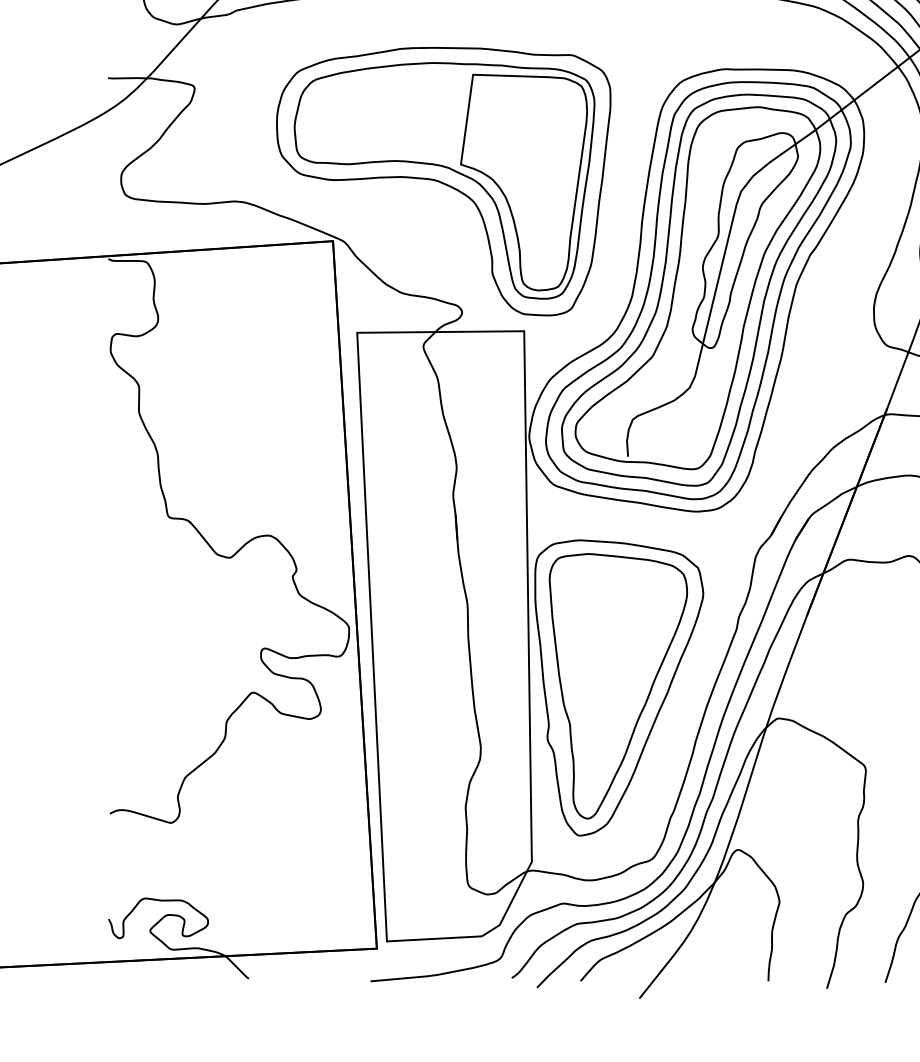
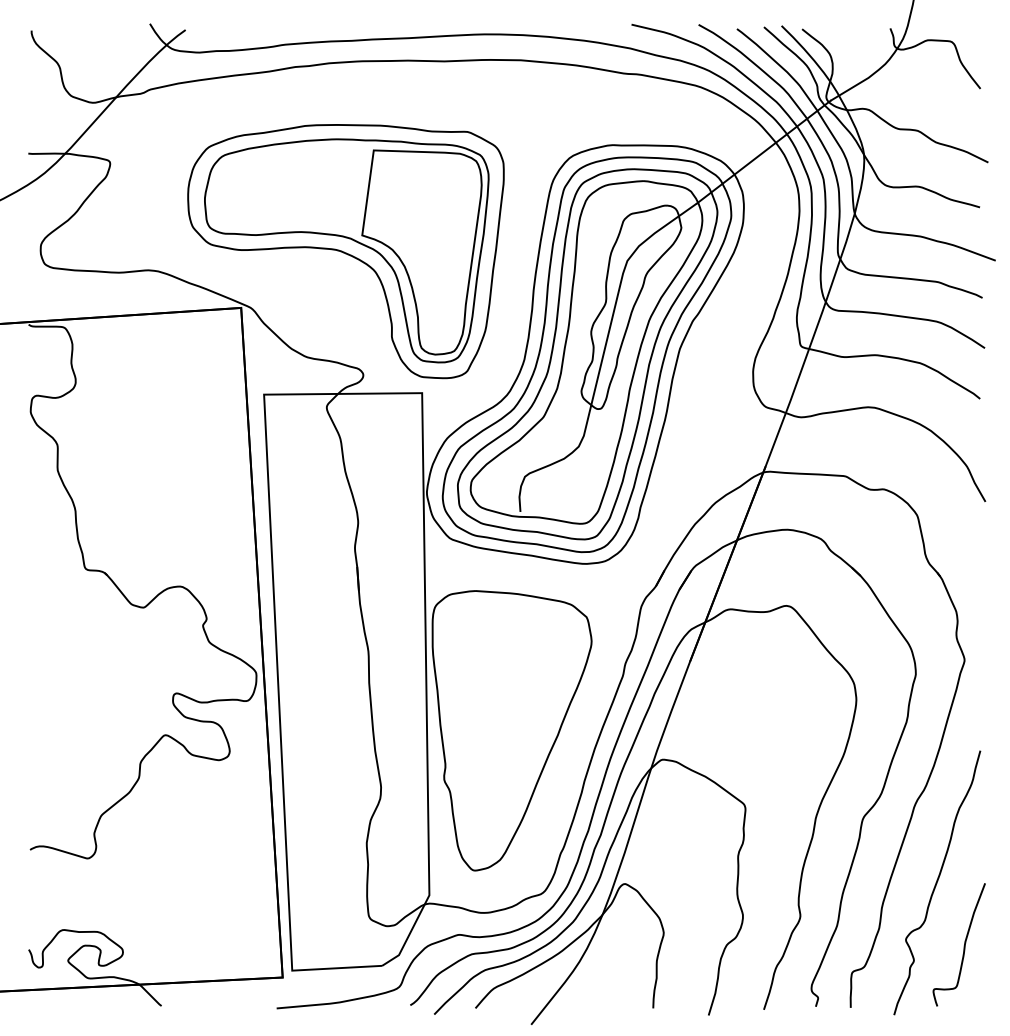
part: (618, 686) -> (511, 729), removed

